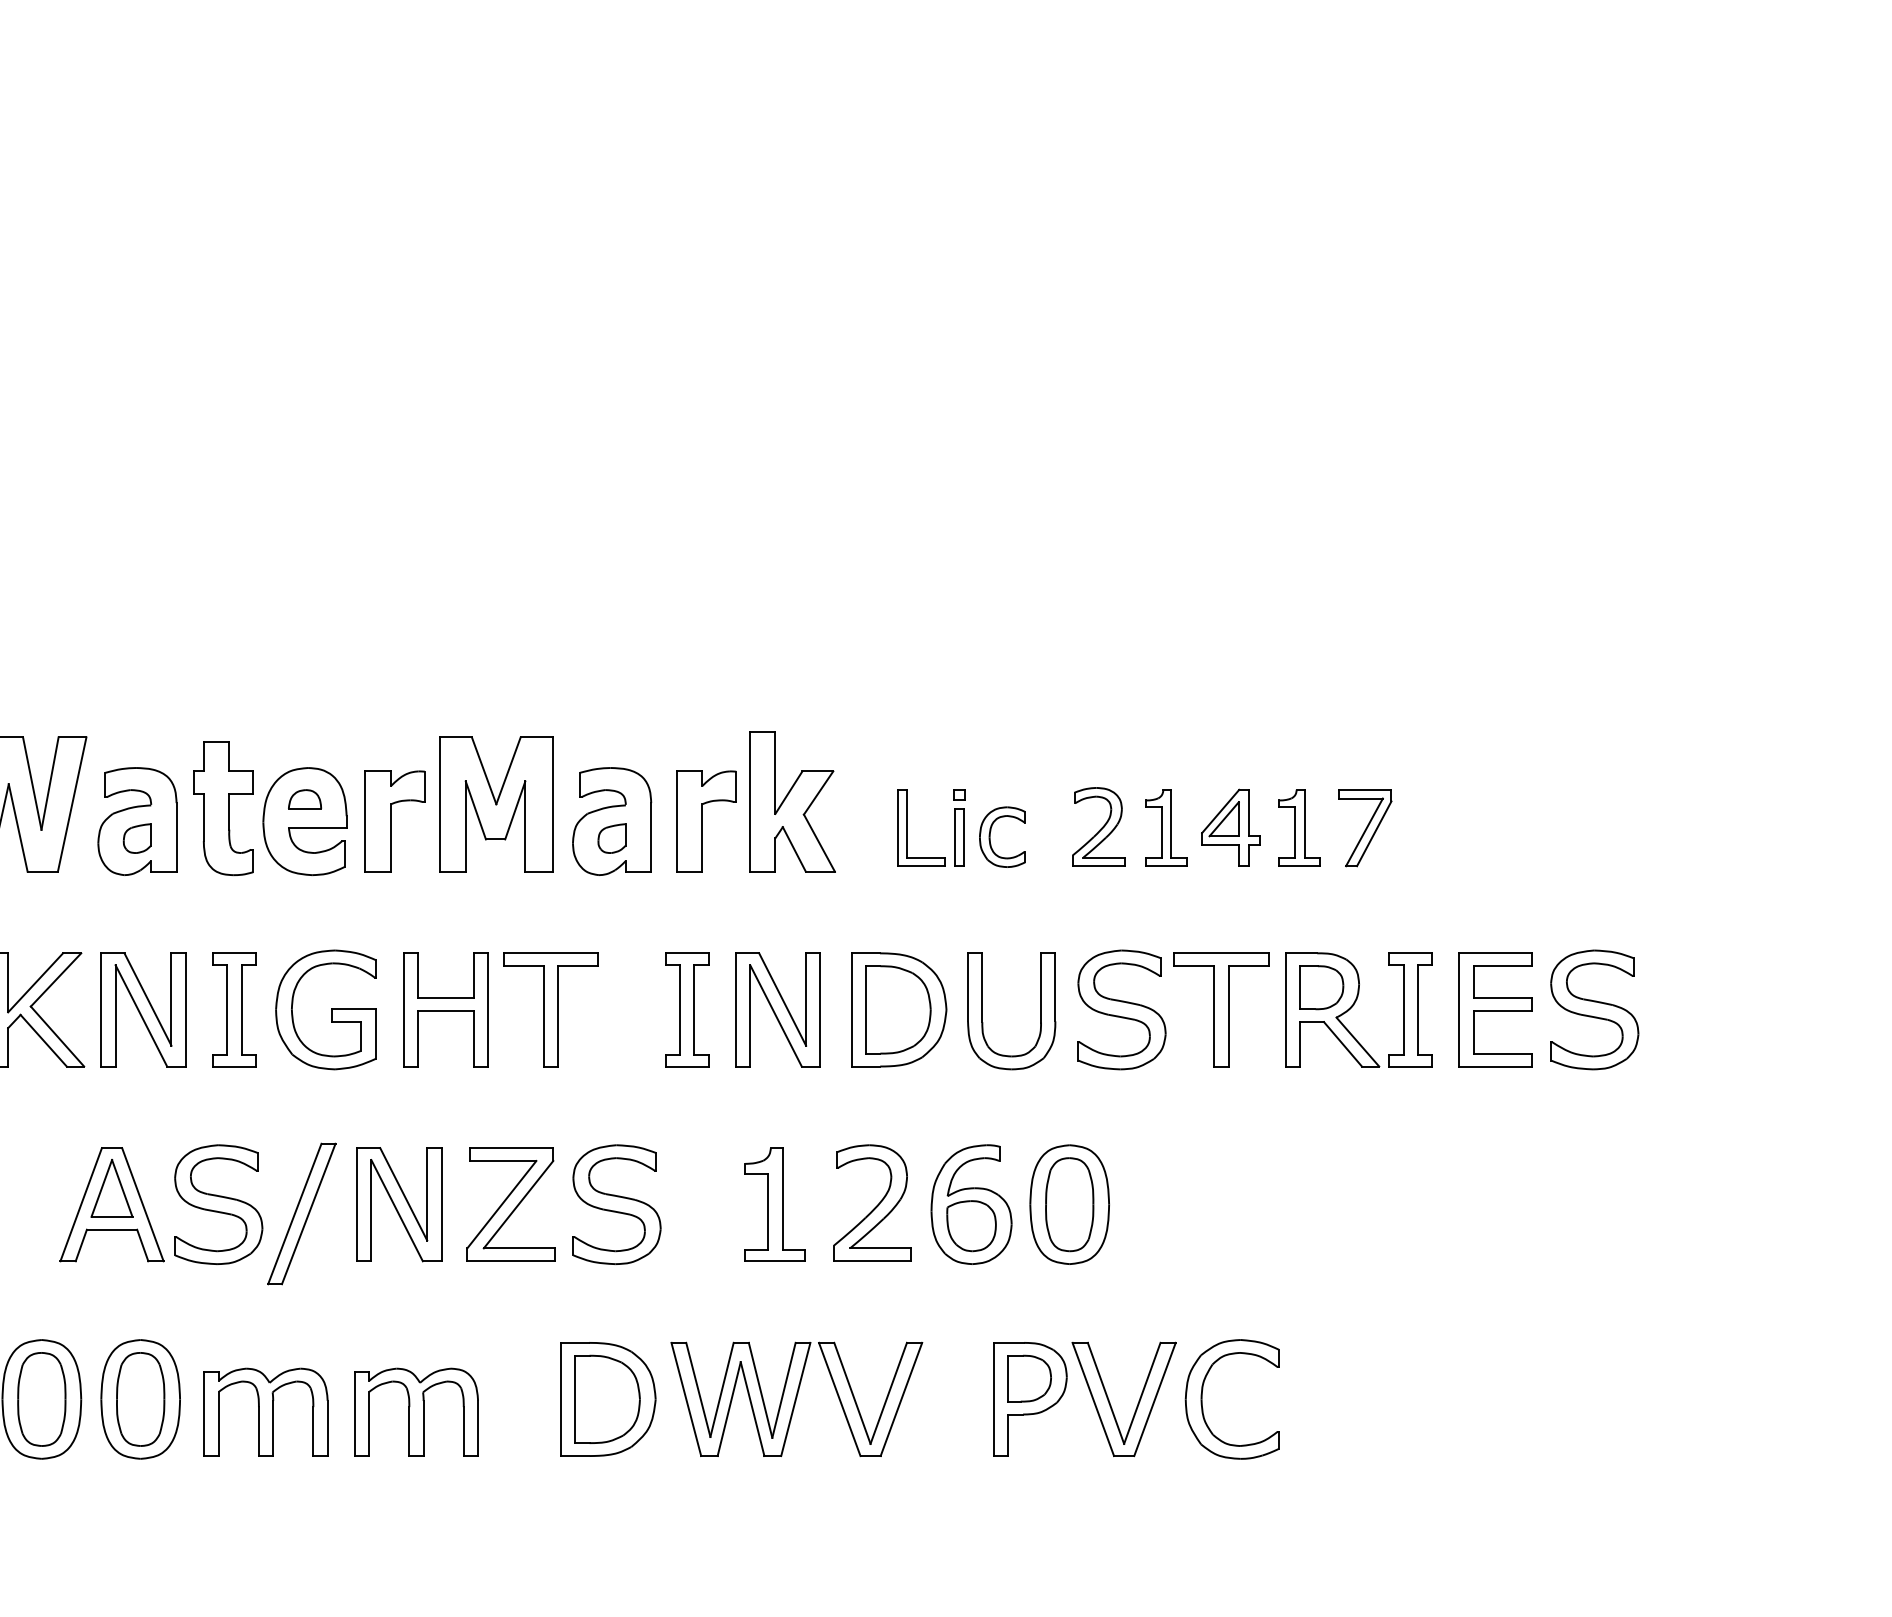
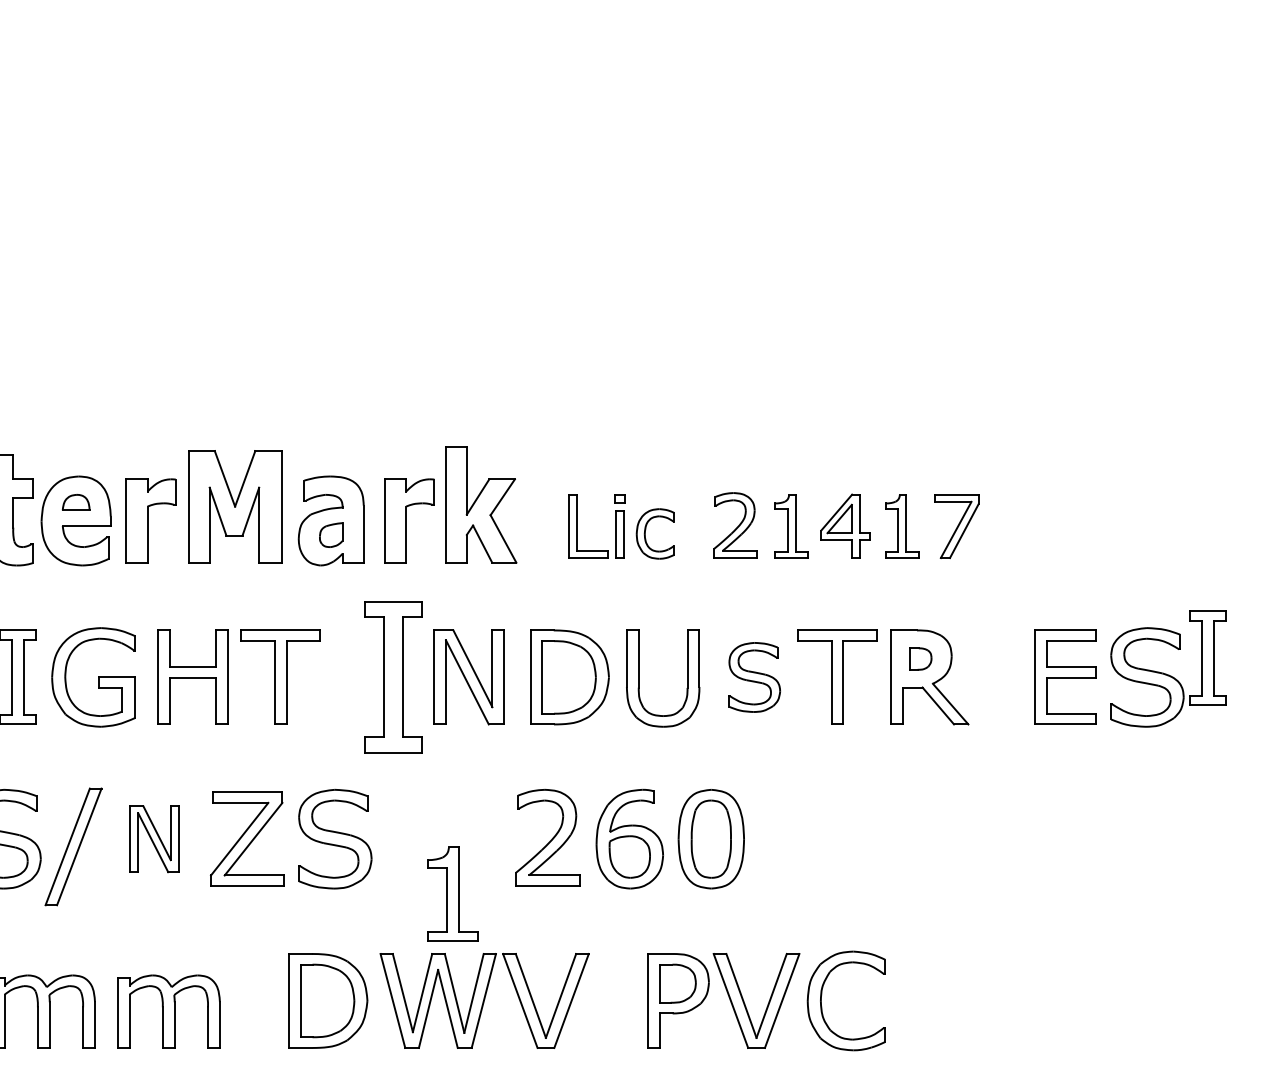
part: (1321, 987) -> (920, 658), size x0.6
part: (687, 1009) -> (393, 677), size x1.6
part: (1121, 1009) -> (754, 677), size x0.7
part: (1410, 1009) -> (1207, 657), moved
part: (399, 1204) -> (154, 839), size x0.7
part: (774, 1204) -> (452, 893), moved

